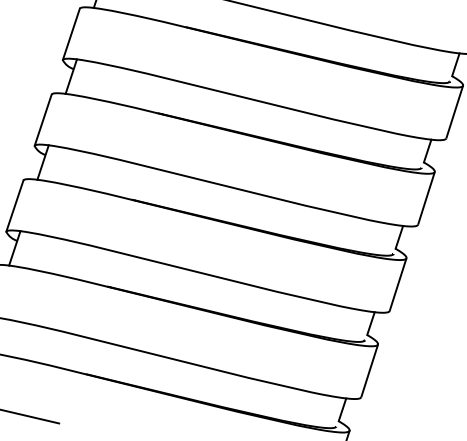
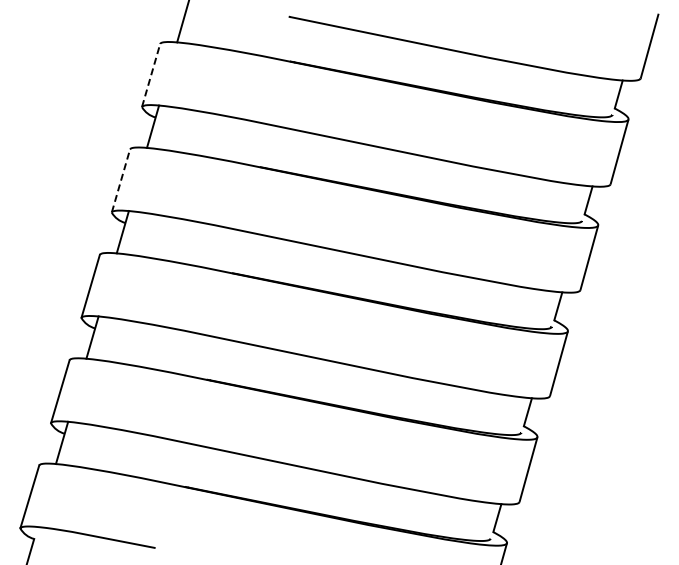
line: (71, 34) -> (151, 75), solid -> dashed
line: (42, 119) -> (120, 180), solid -> dashed

